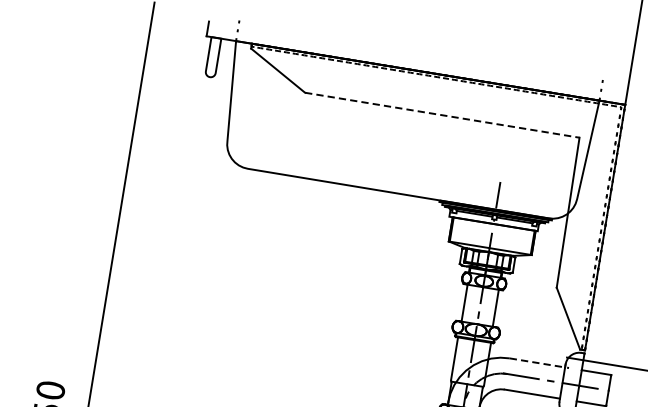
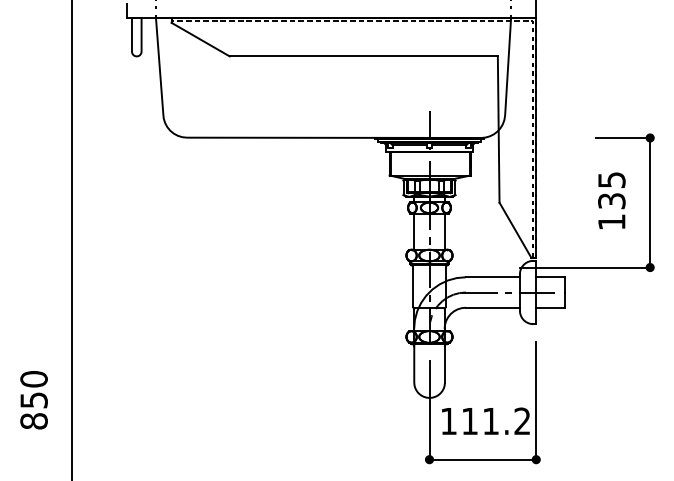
line: (443, 115) -> (364, 56), dashed -> solid
line: (538, 363) -> (493, 277), dashed -> solid

